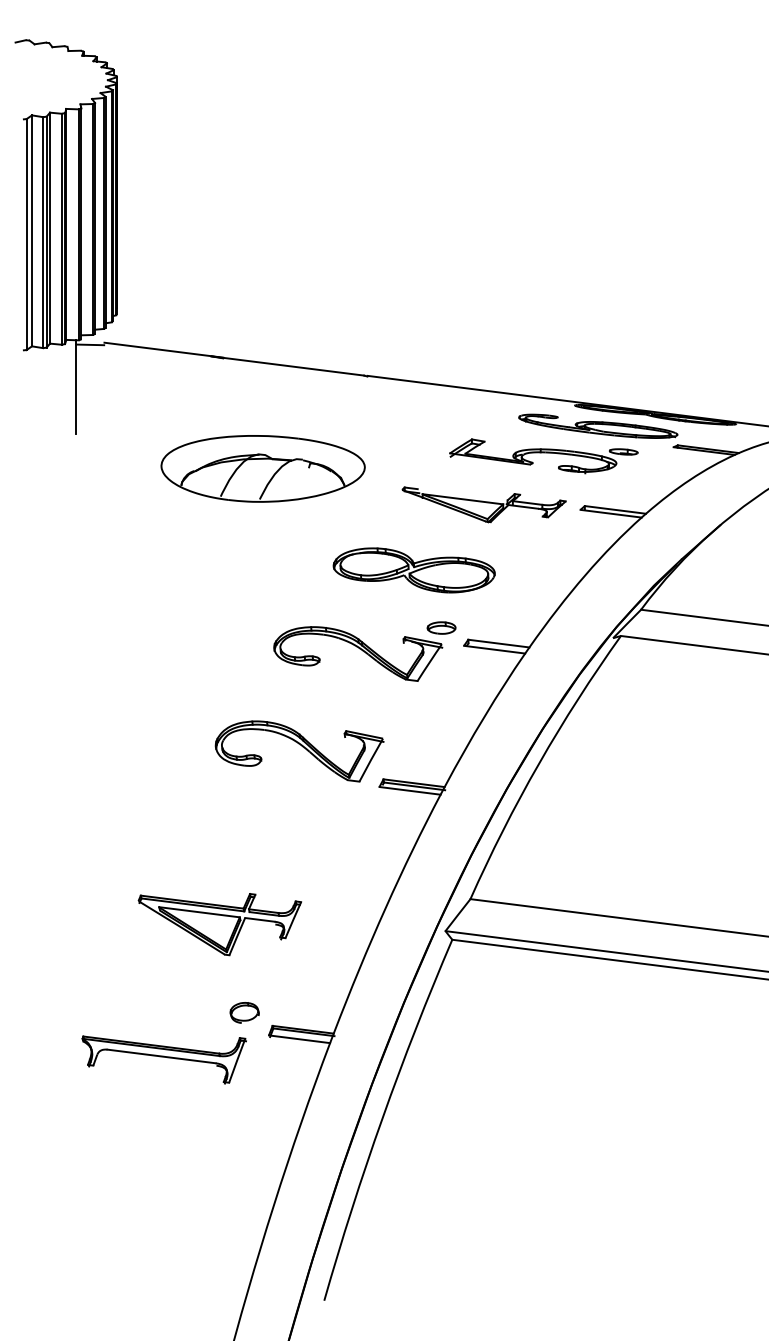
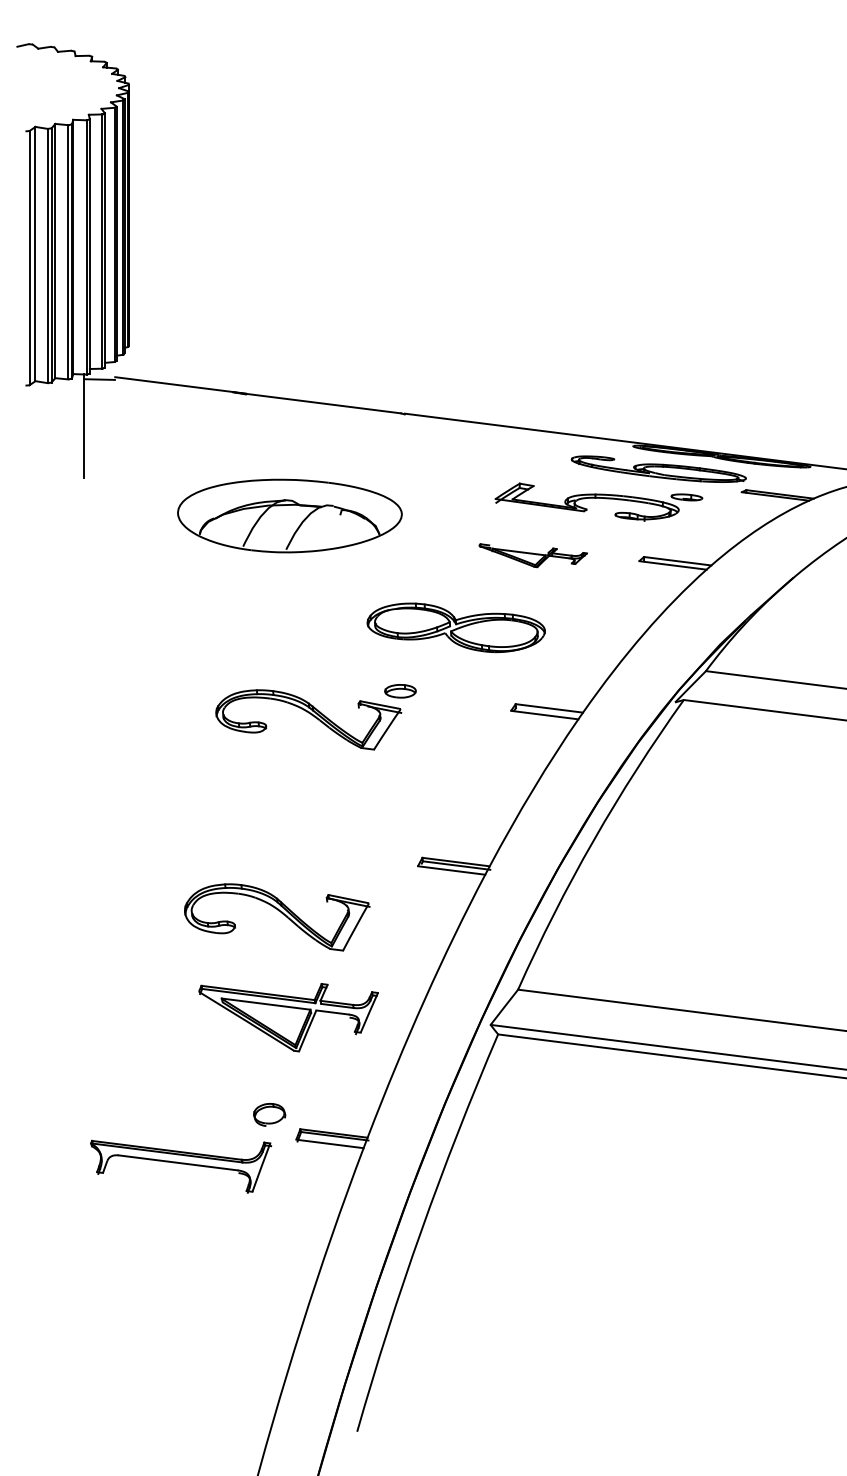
part: (483, 504) -> (532, 555), size x0.6
part: (364, 651) -> (315, 717), moved
part: (299, 751) -> (277, 917), moved
part: (219, 924) -> (288, 1017), moved

